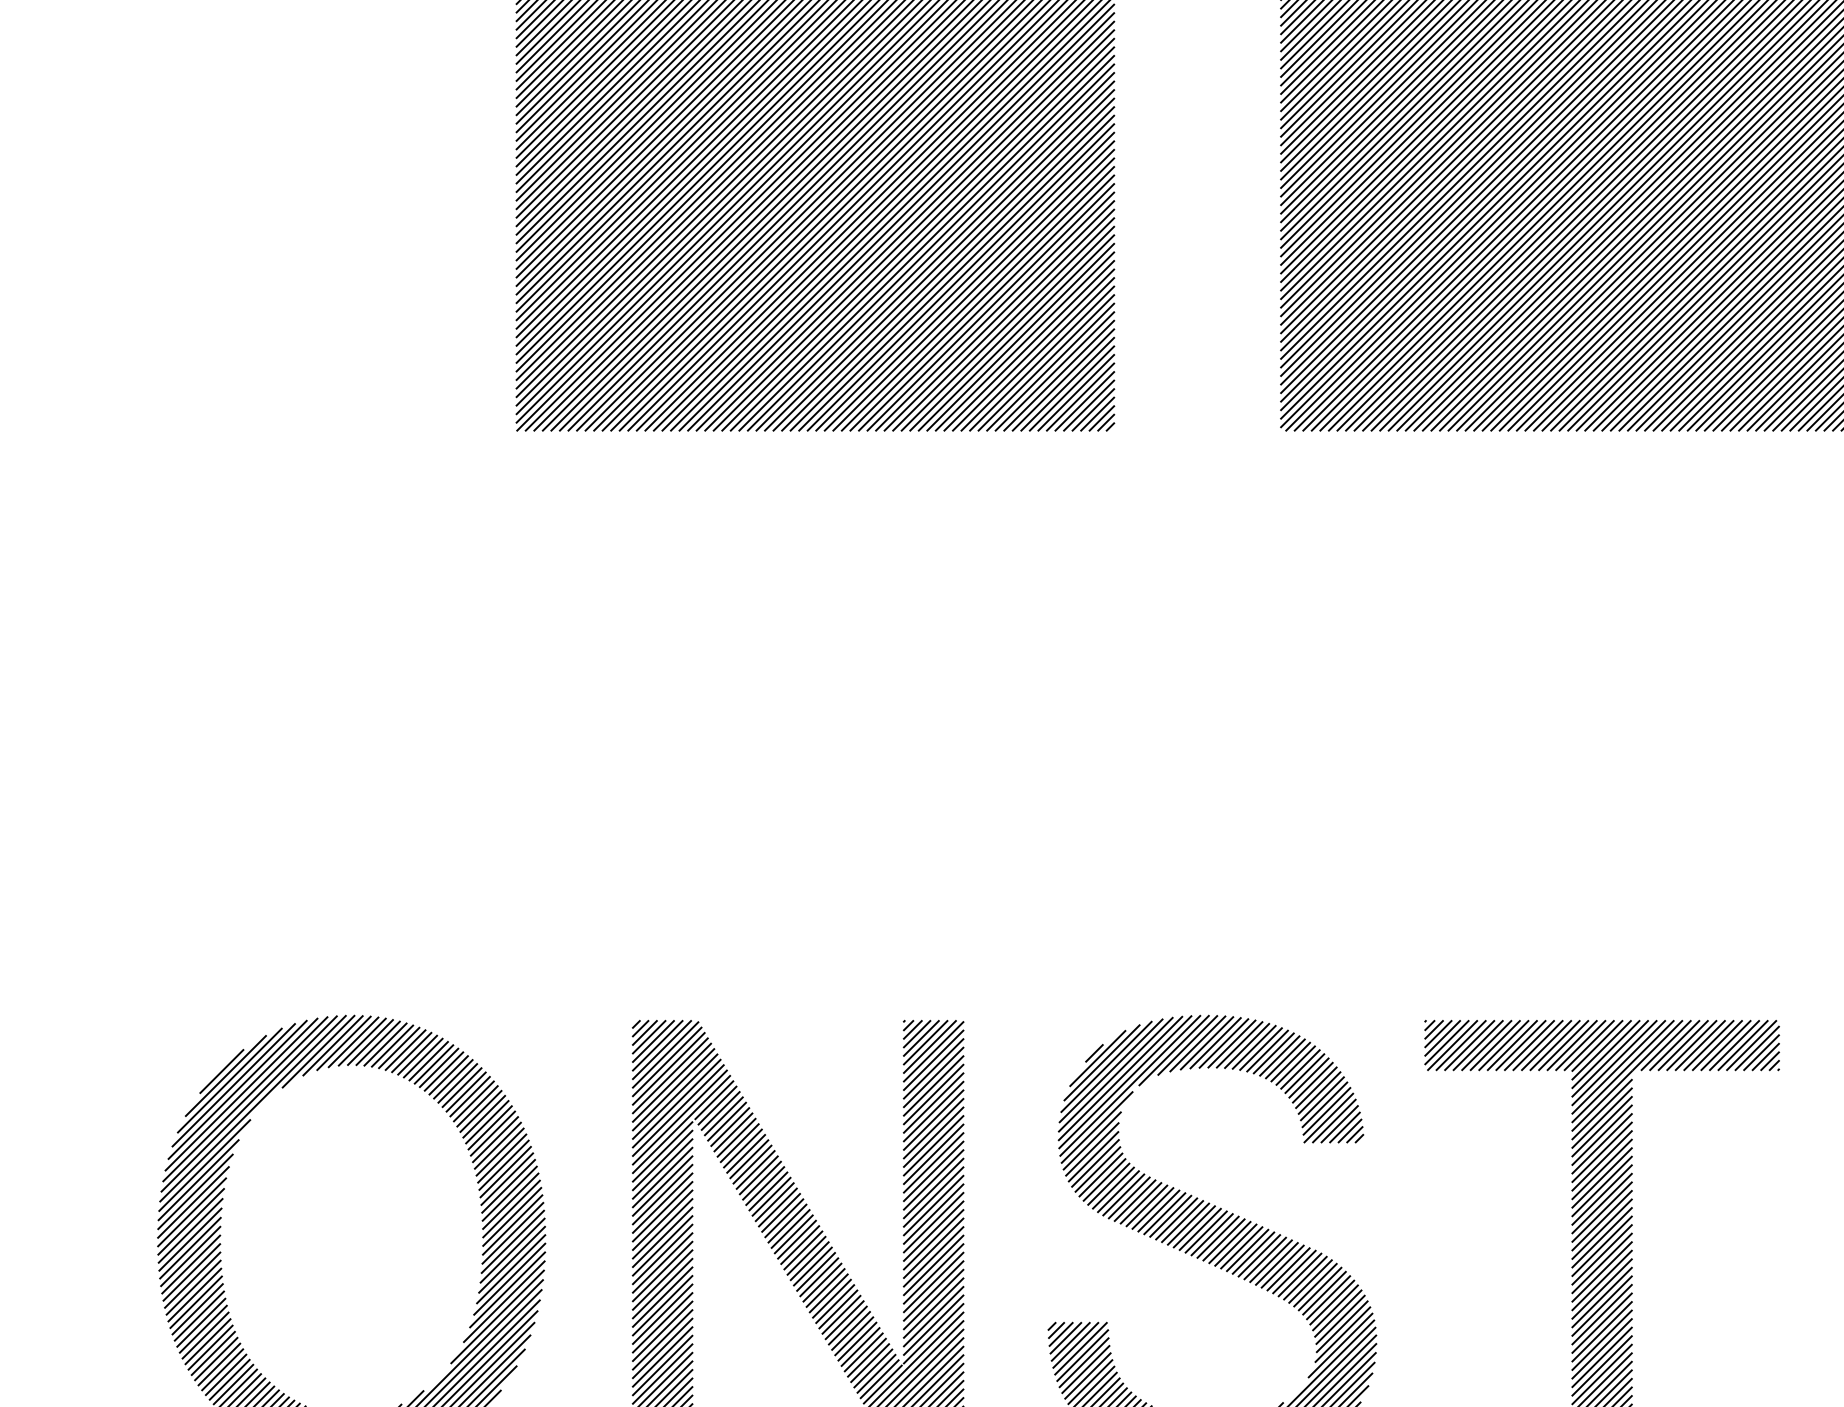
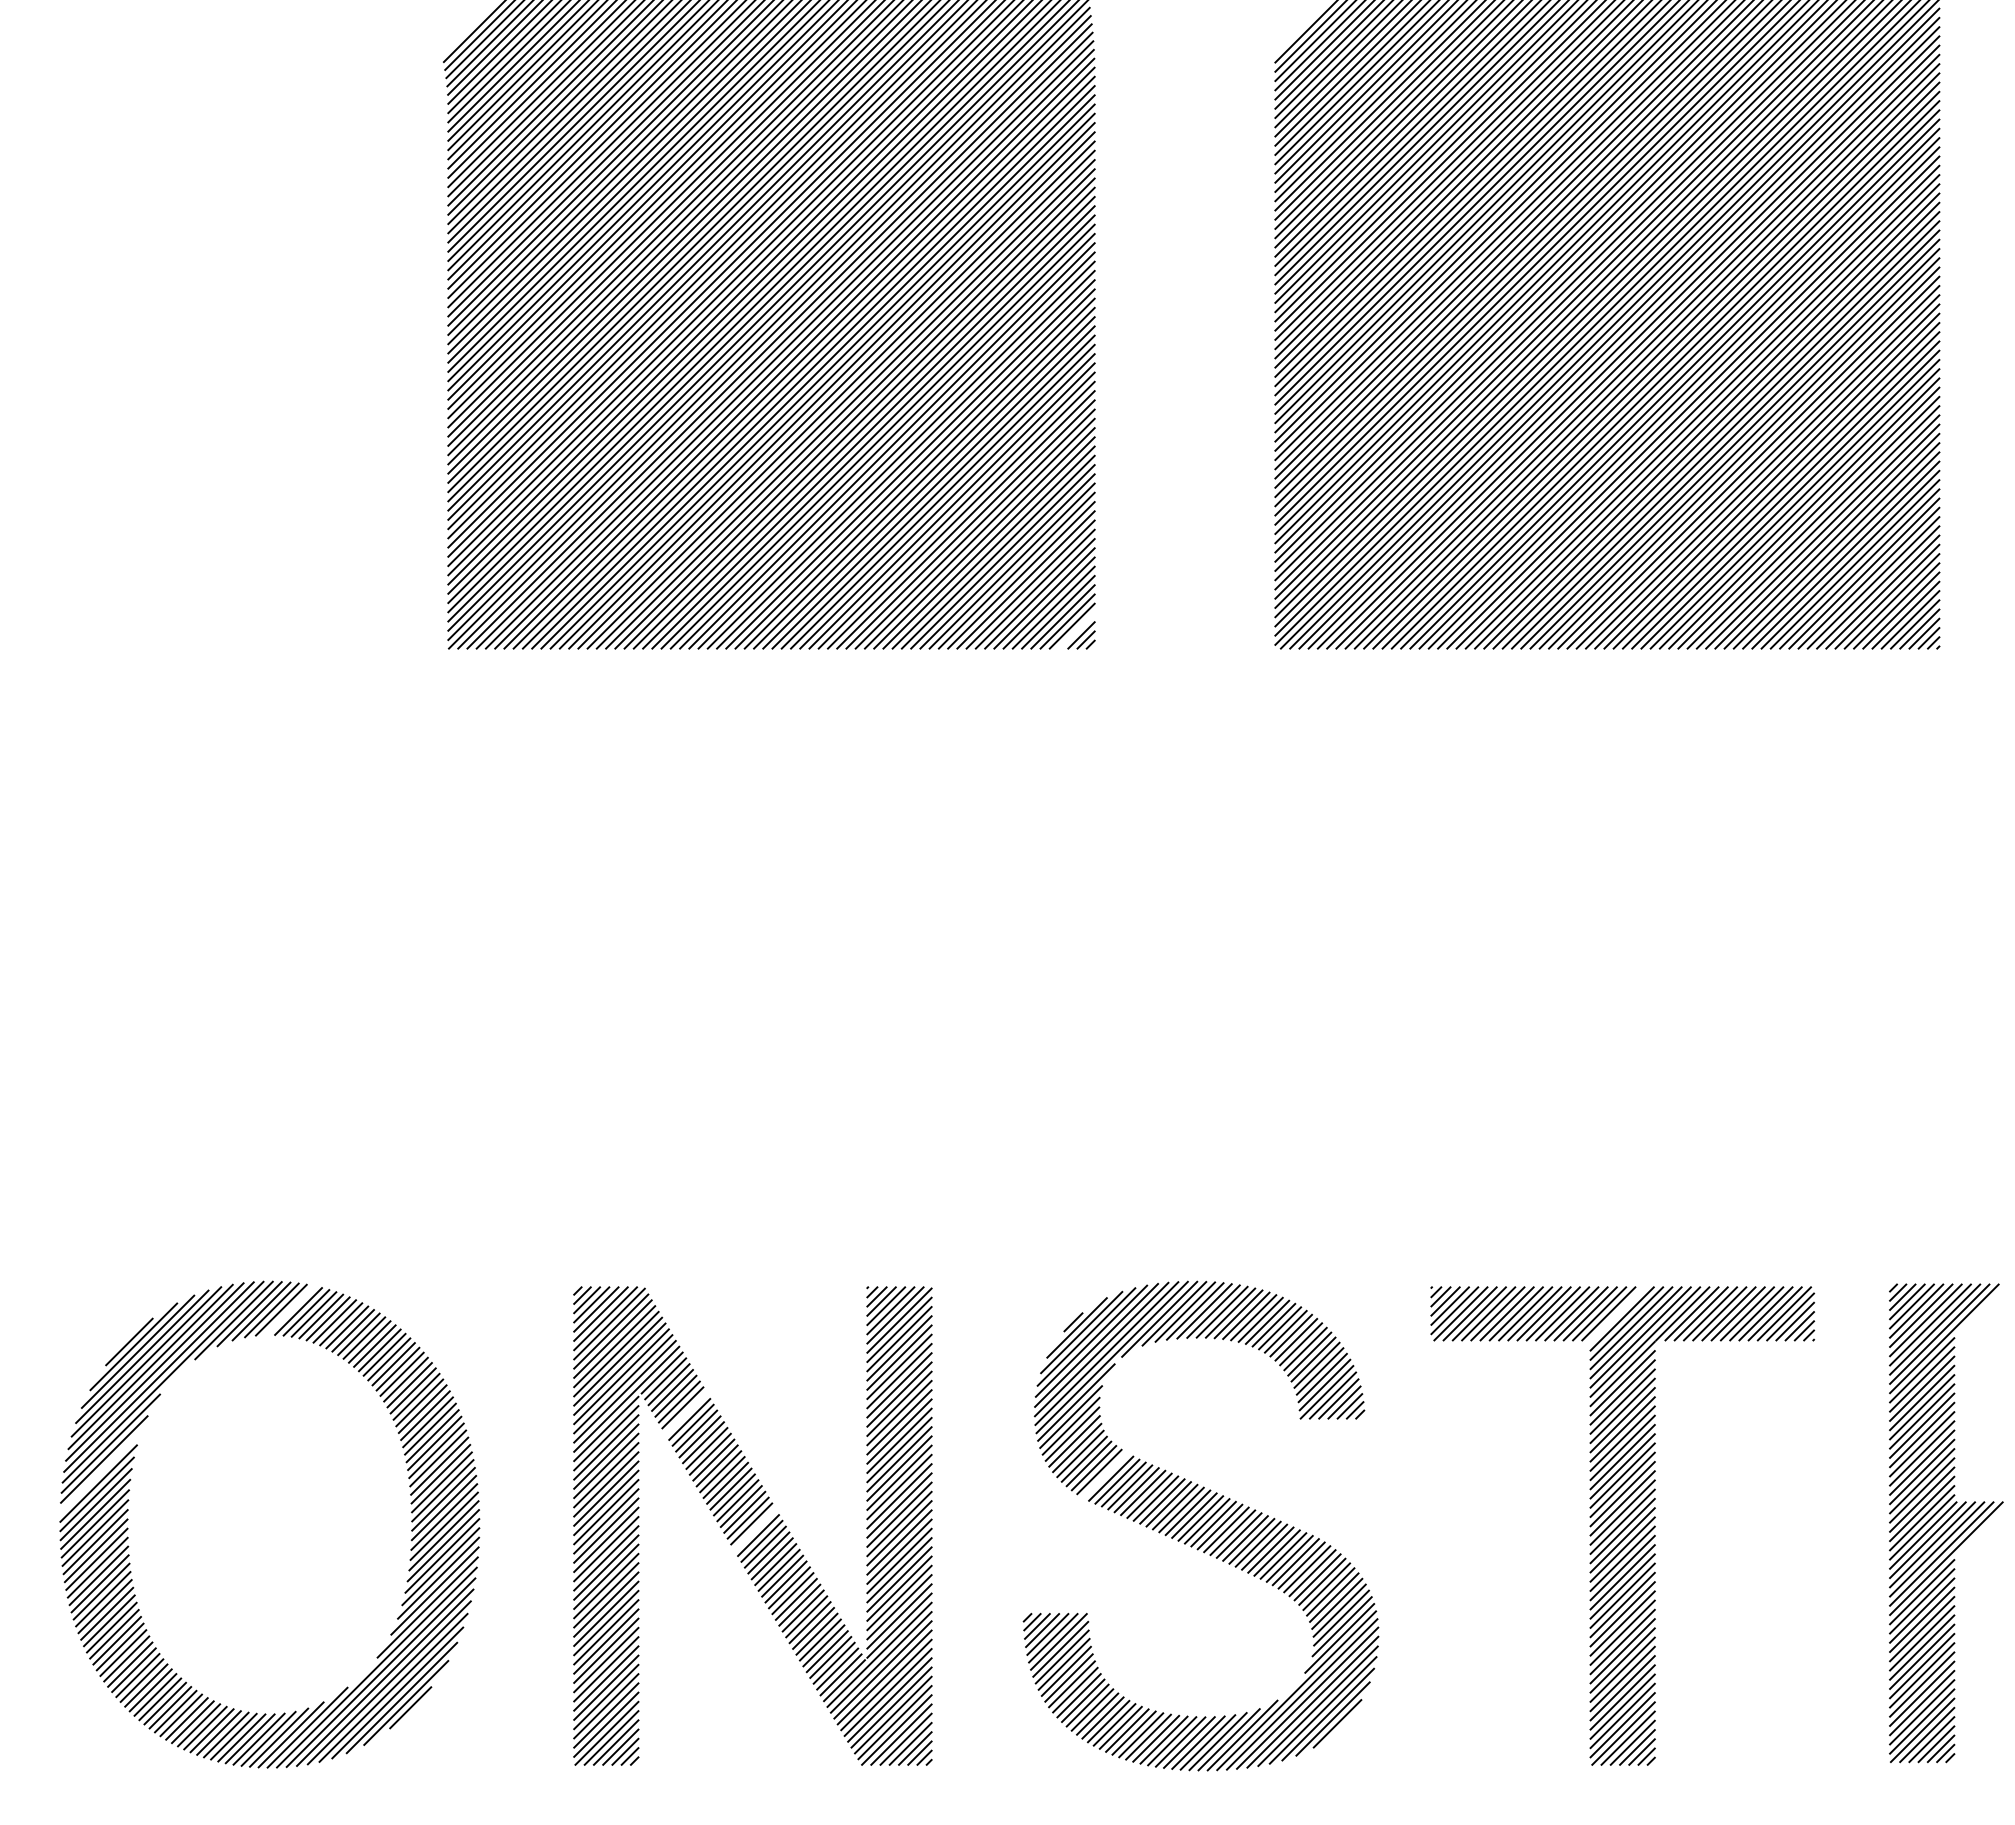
line: (1097, 413) -> (1076, 630), removed
line: (369, 1042) -> (289, 1310), removed
line: (1597, 1046) -> (1617, 1314), removed
line: (735, 1137) -> (685, 1413), removed
line: (195, 1191) -> (100, 1471), removed
line: (1124, 1194) -> (1105, 1475), removed
line: (799, 1244) -> (754, 1529), removed

